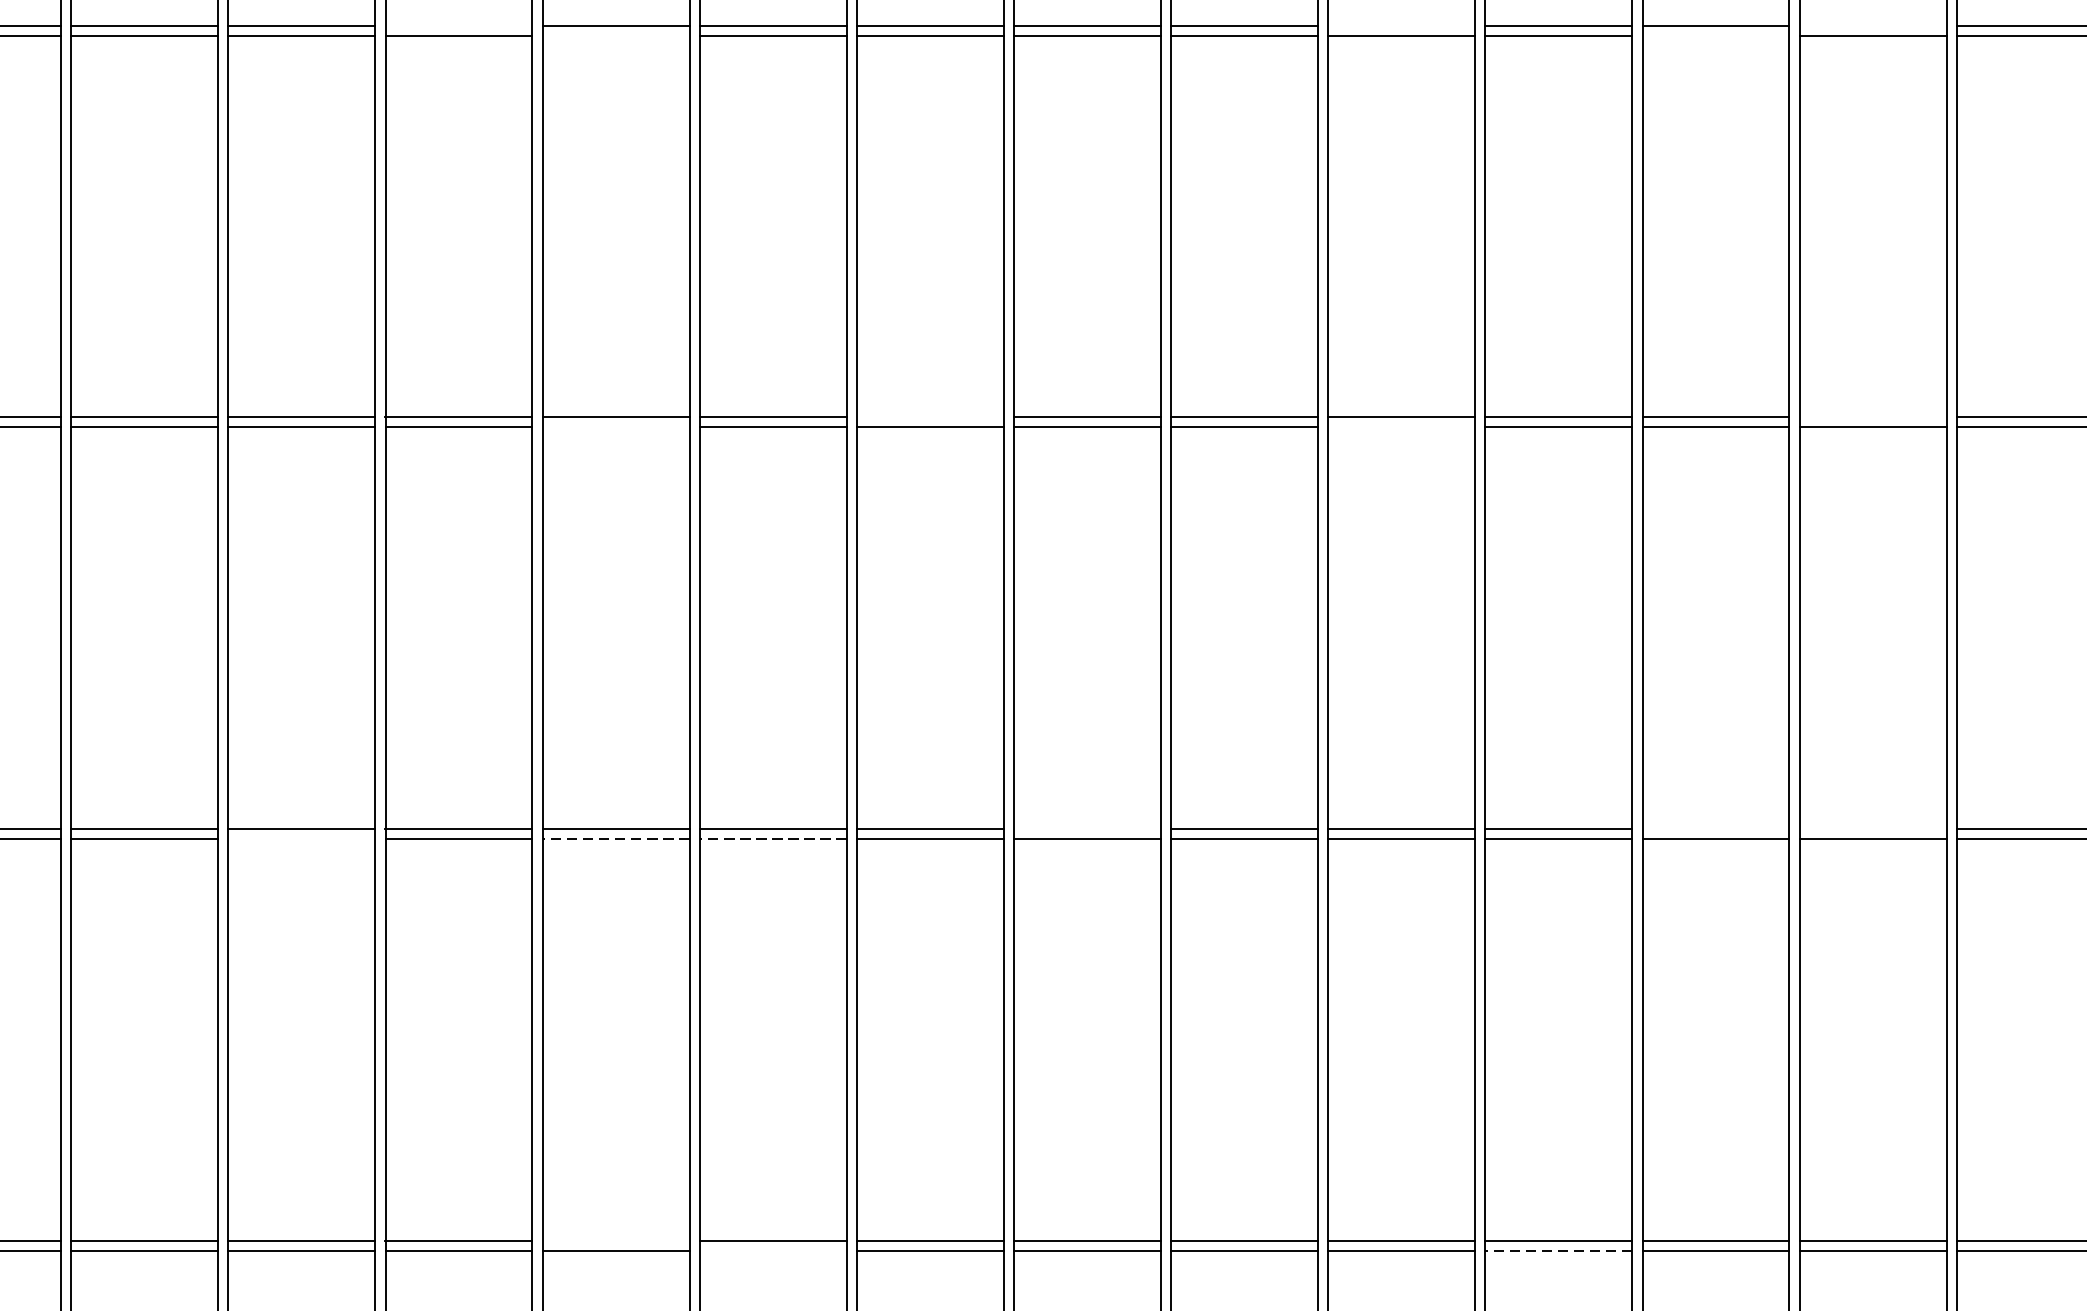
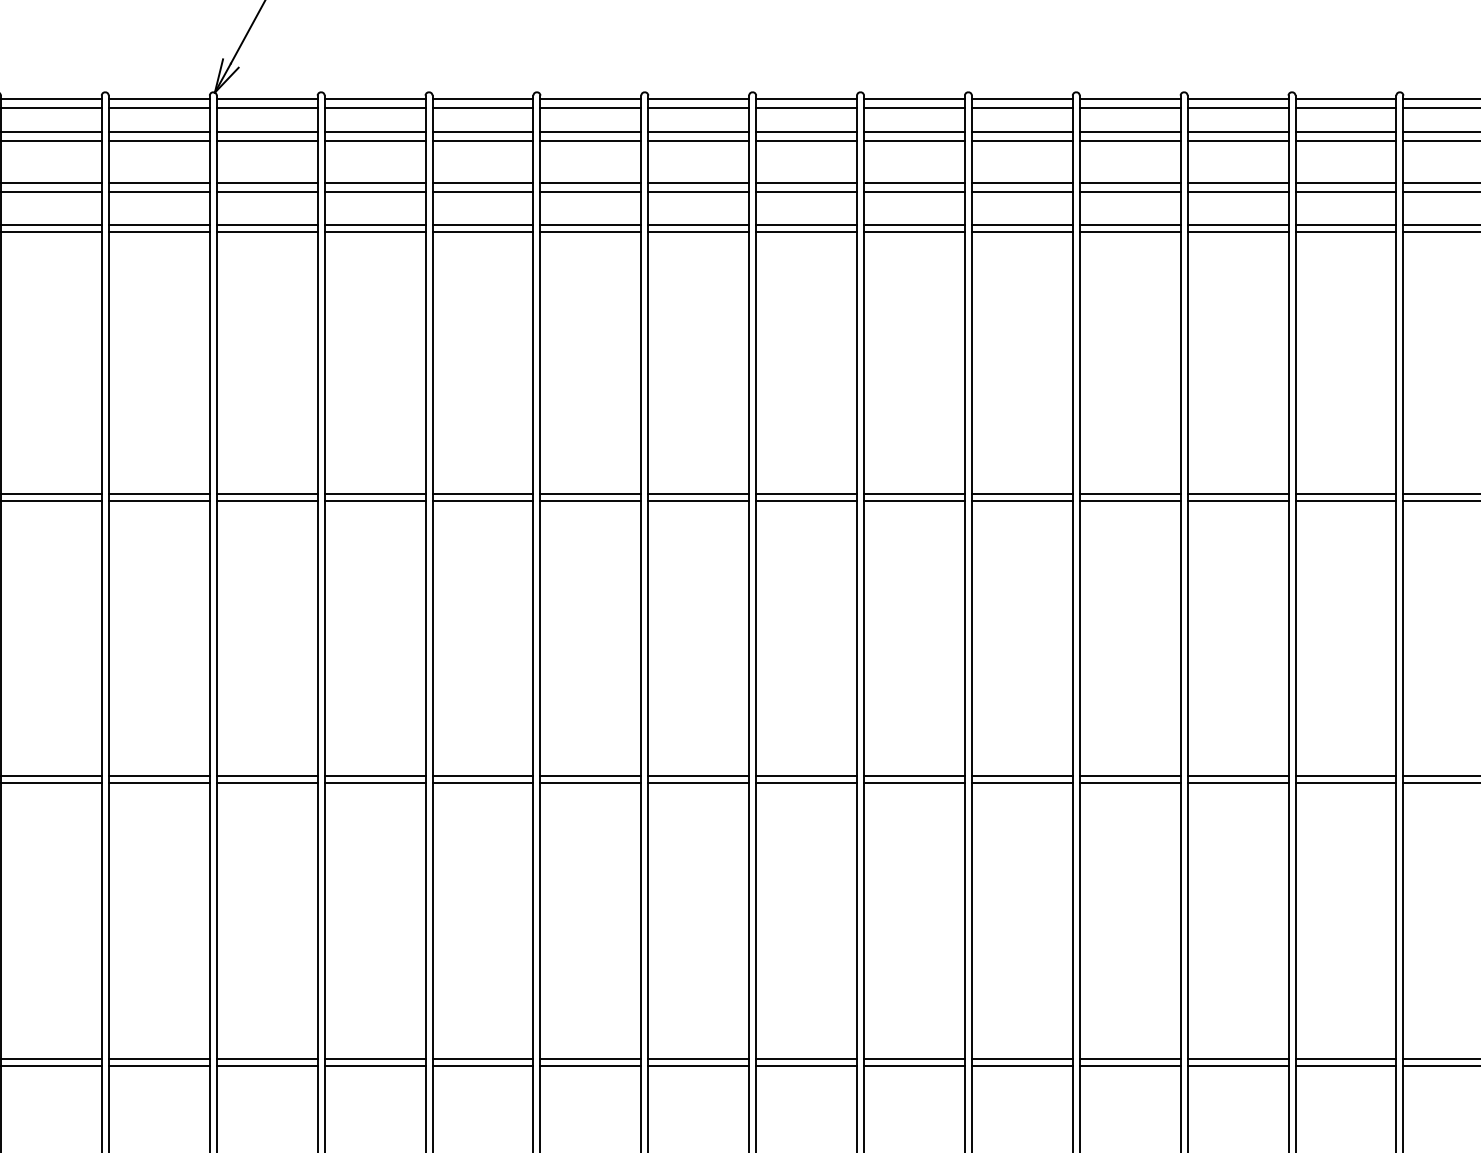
line: (457, 26) -> (266, 225), added
line: (1401, 26) -> (914, 225), added
line: (1872, 26) -> (1237, 225), added
line: (615, 36) -> (374, 232), added
line: (1714, 36) -> (1129, 232), added
line: (929, 416) -> (590, 493), added
line: (1872, 416) -> (1237, 493), added
line: (615, 427) -> (374, 500), added
line: (1401, 427) -> (914, 500), added
line: (1087, 829) -> (698, 776), added
line: (1714, 829) -> (1129, 776), added
line: (1872, 829) -> (1237, 776), added
line: (300, 839) -> (158, 783), added
line: (615, 839) -> (374, 783), dashed -> solid
line: (772, 839) -> (482, 783), dashed -> solid
line: (615, 1241) -> (374, 1059), added
line: (772, 1251) -> (482, 1066), added
line: (1557, 1251) -> (1021, 1066), dashed -> solid

